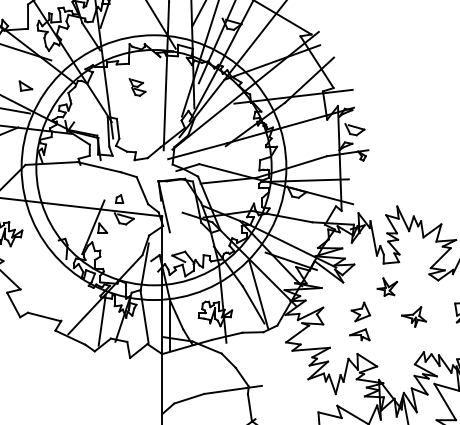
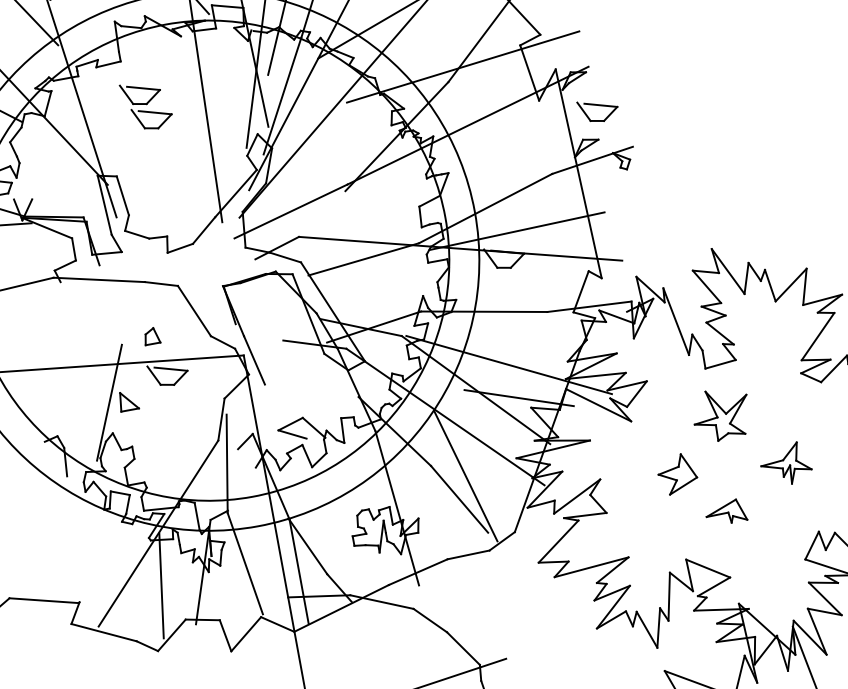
part: (137, 87) -> (146, 105), size x1.43
part: (387, 286) -> (721, 413), size x1.43
part: (359, 334) -> (725, 512), moved

